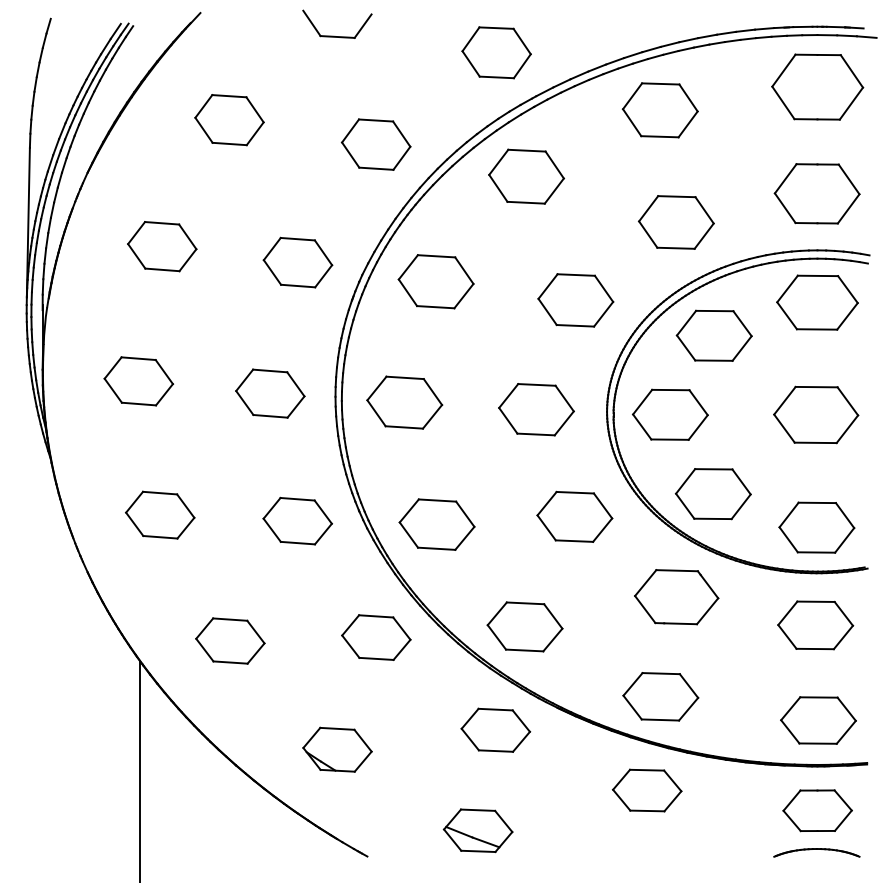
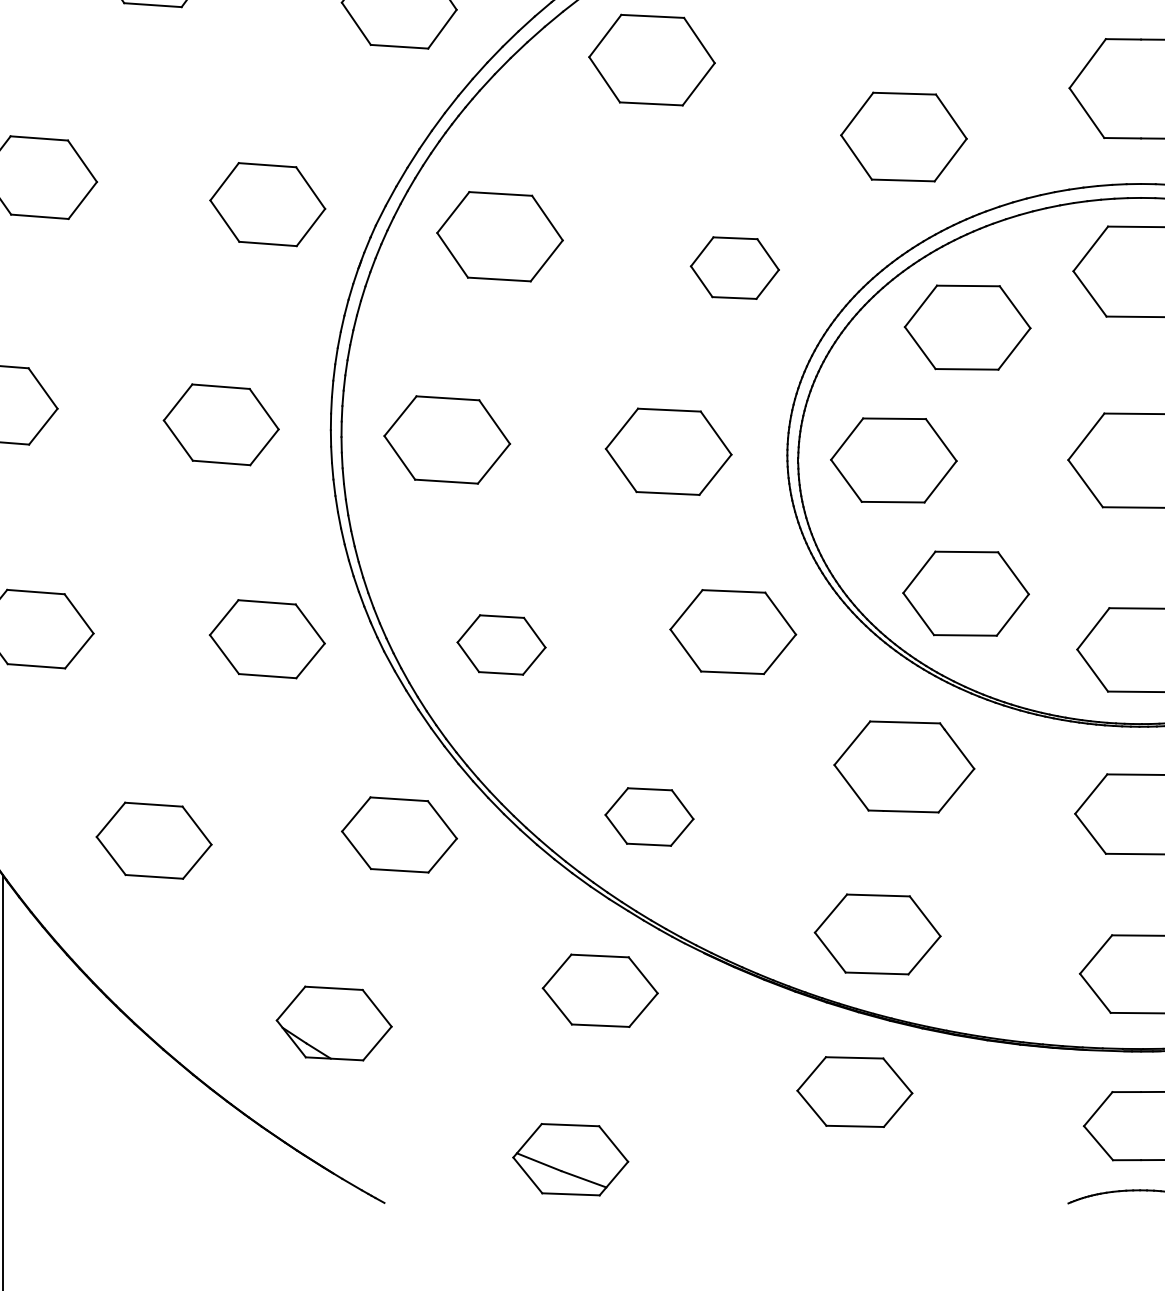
part: (575, 300) -> (734, 268), size x0.7
part: (436, 524) -> (500, 644), size x0.7
part: (524, 626) -> (648, 816), size x0.7

